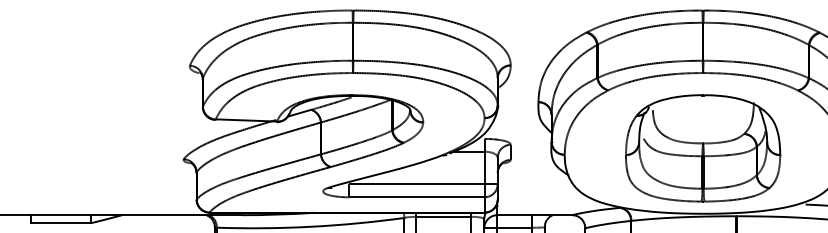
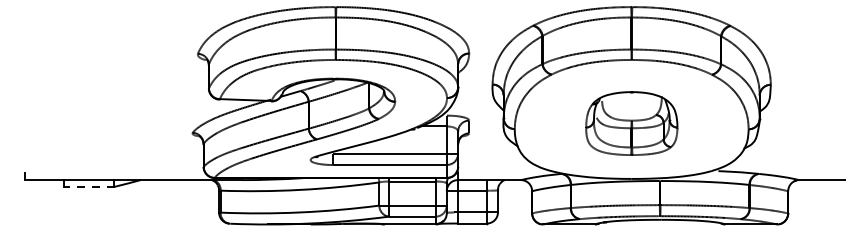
part: (702, 148) -> (631, 123), size x0.7
line: (60, 222) -> (88, 186), solid -> dashed

